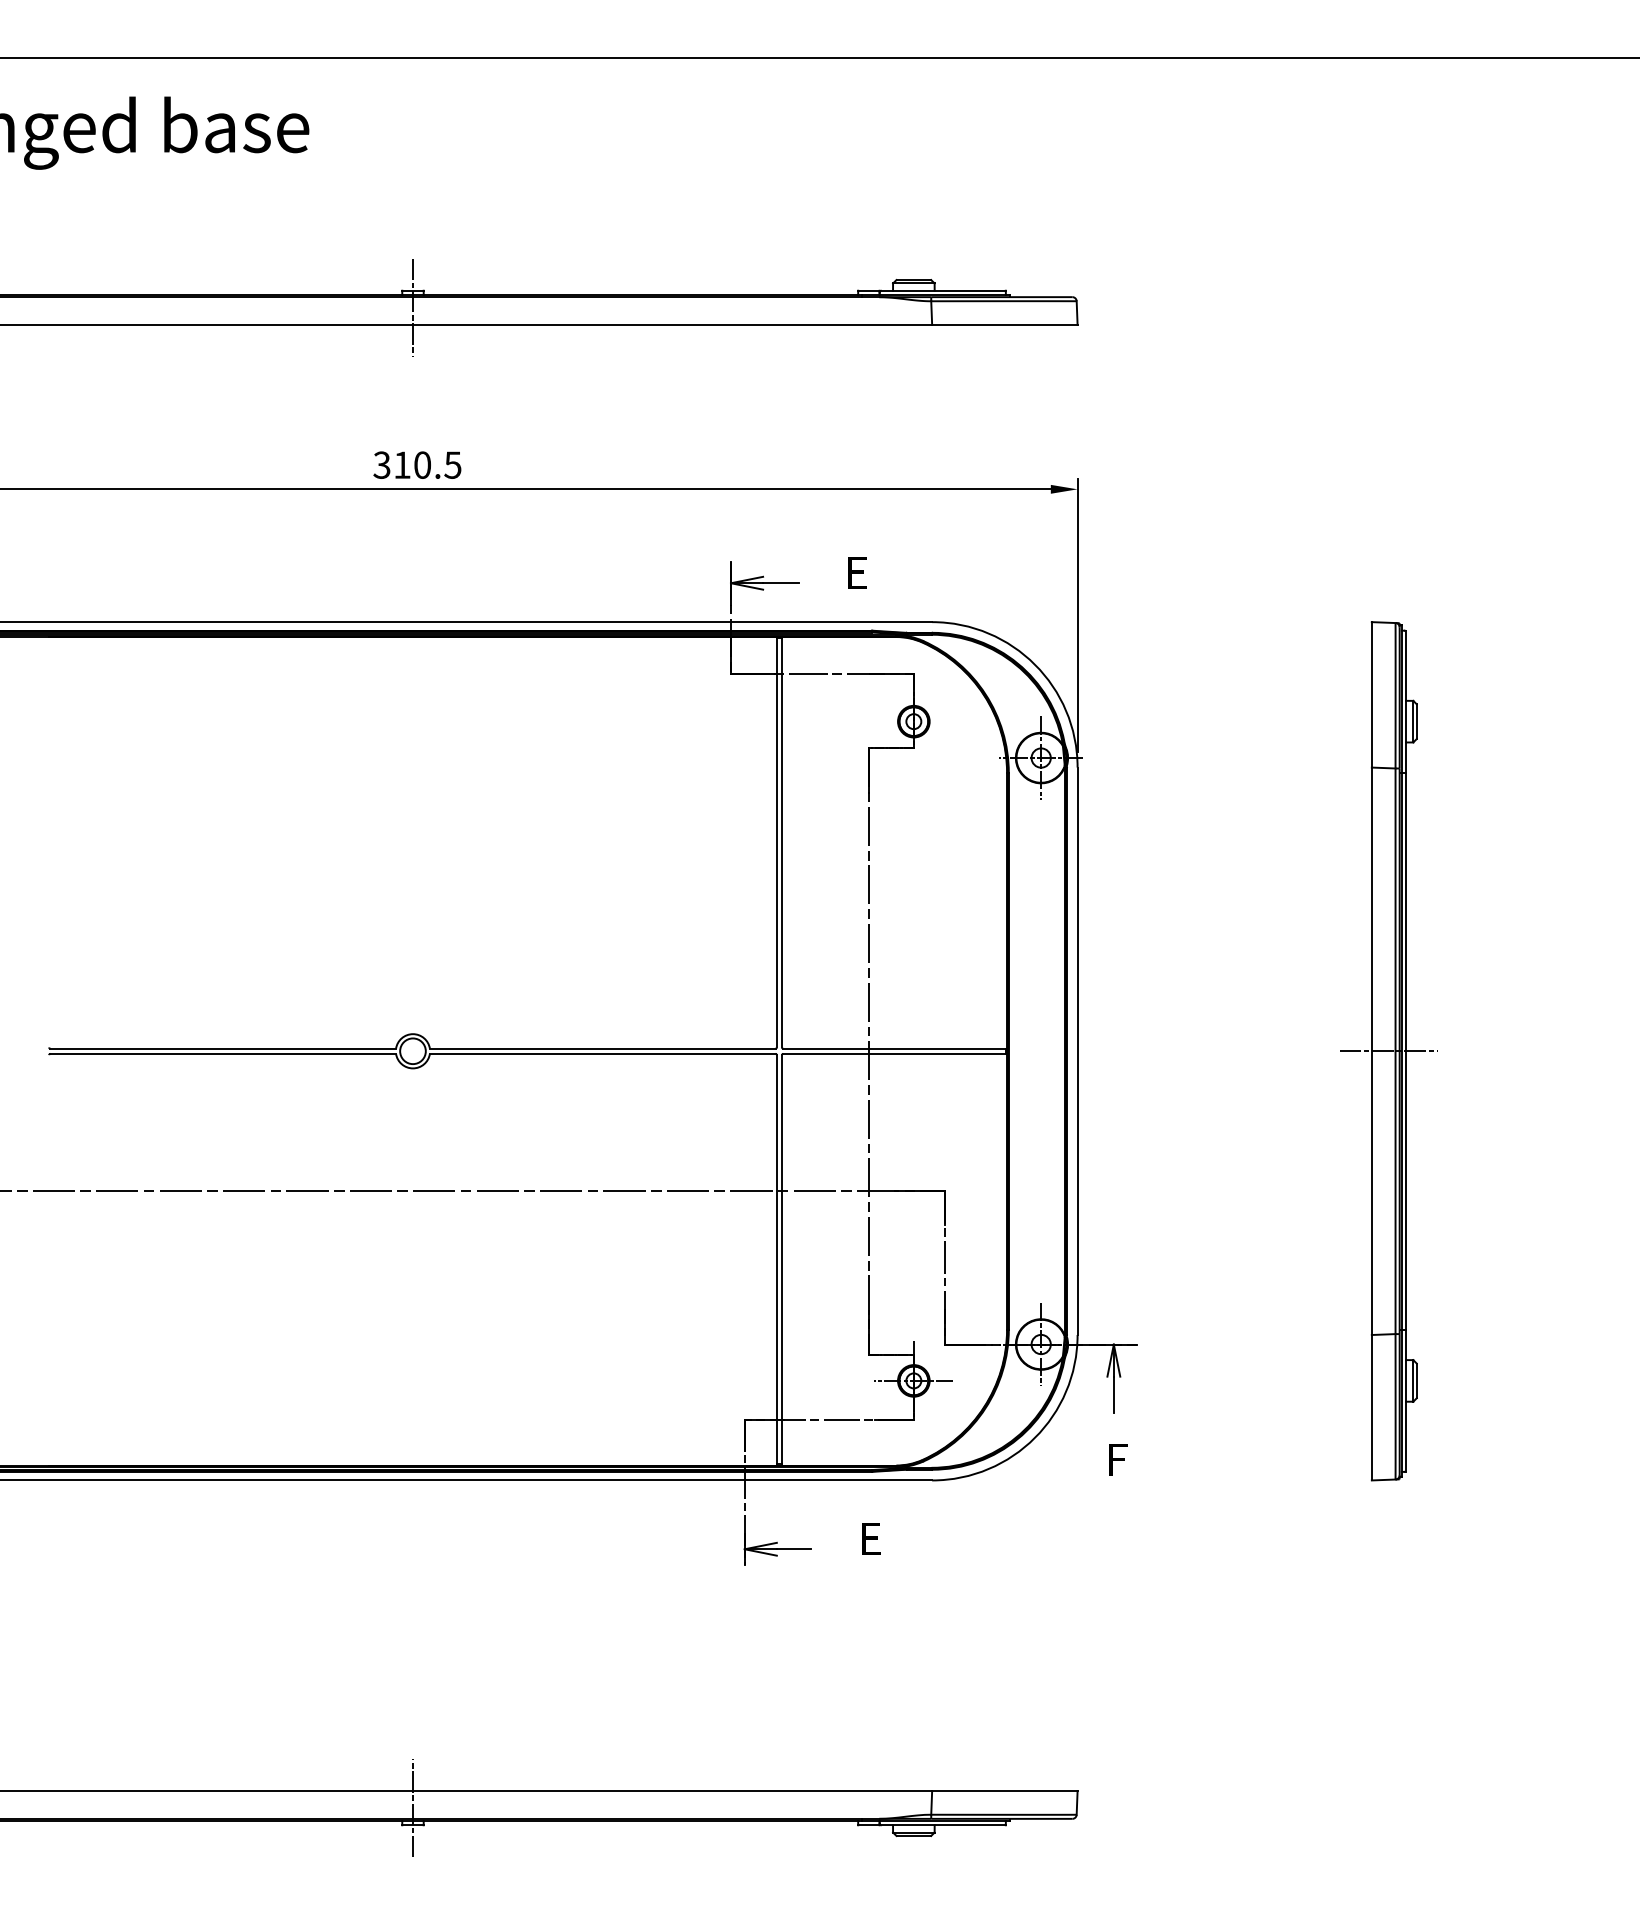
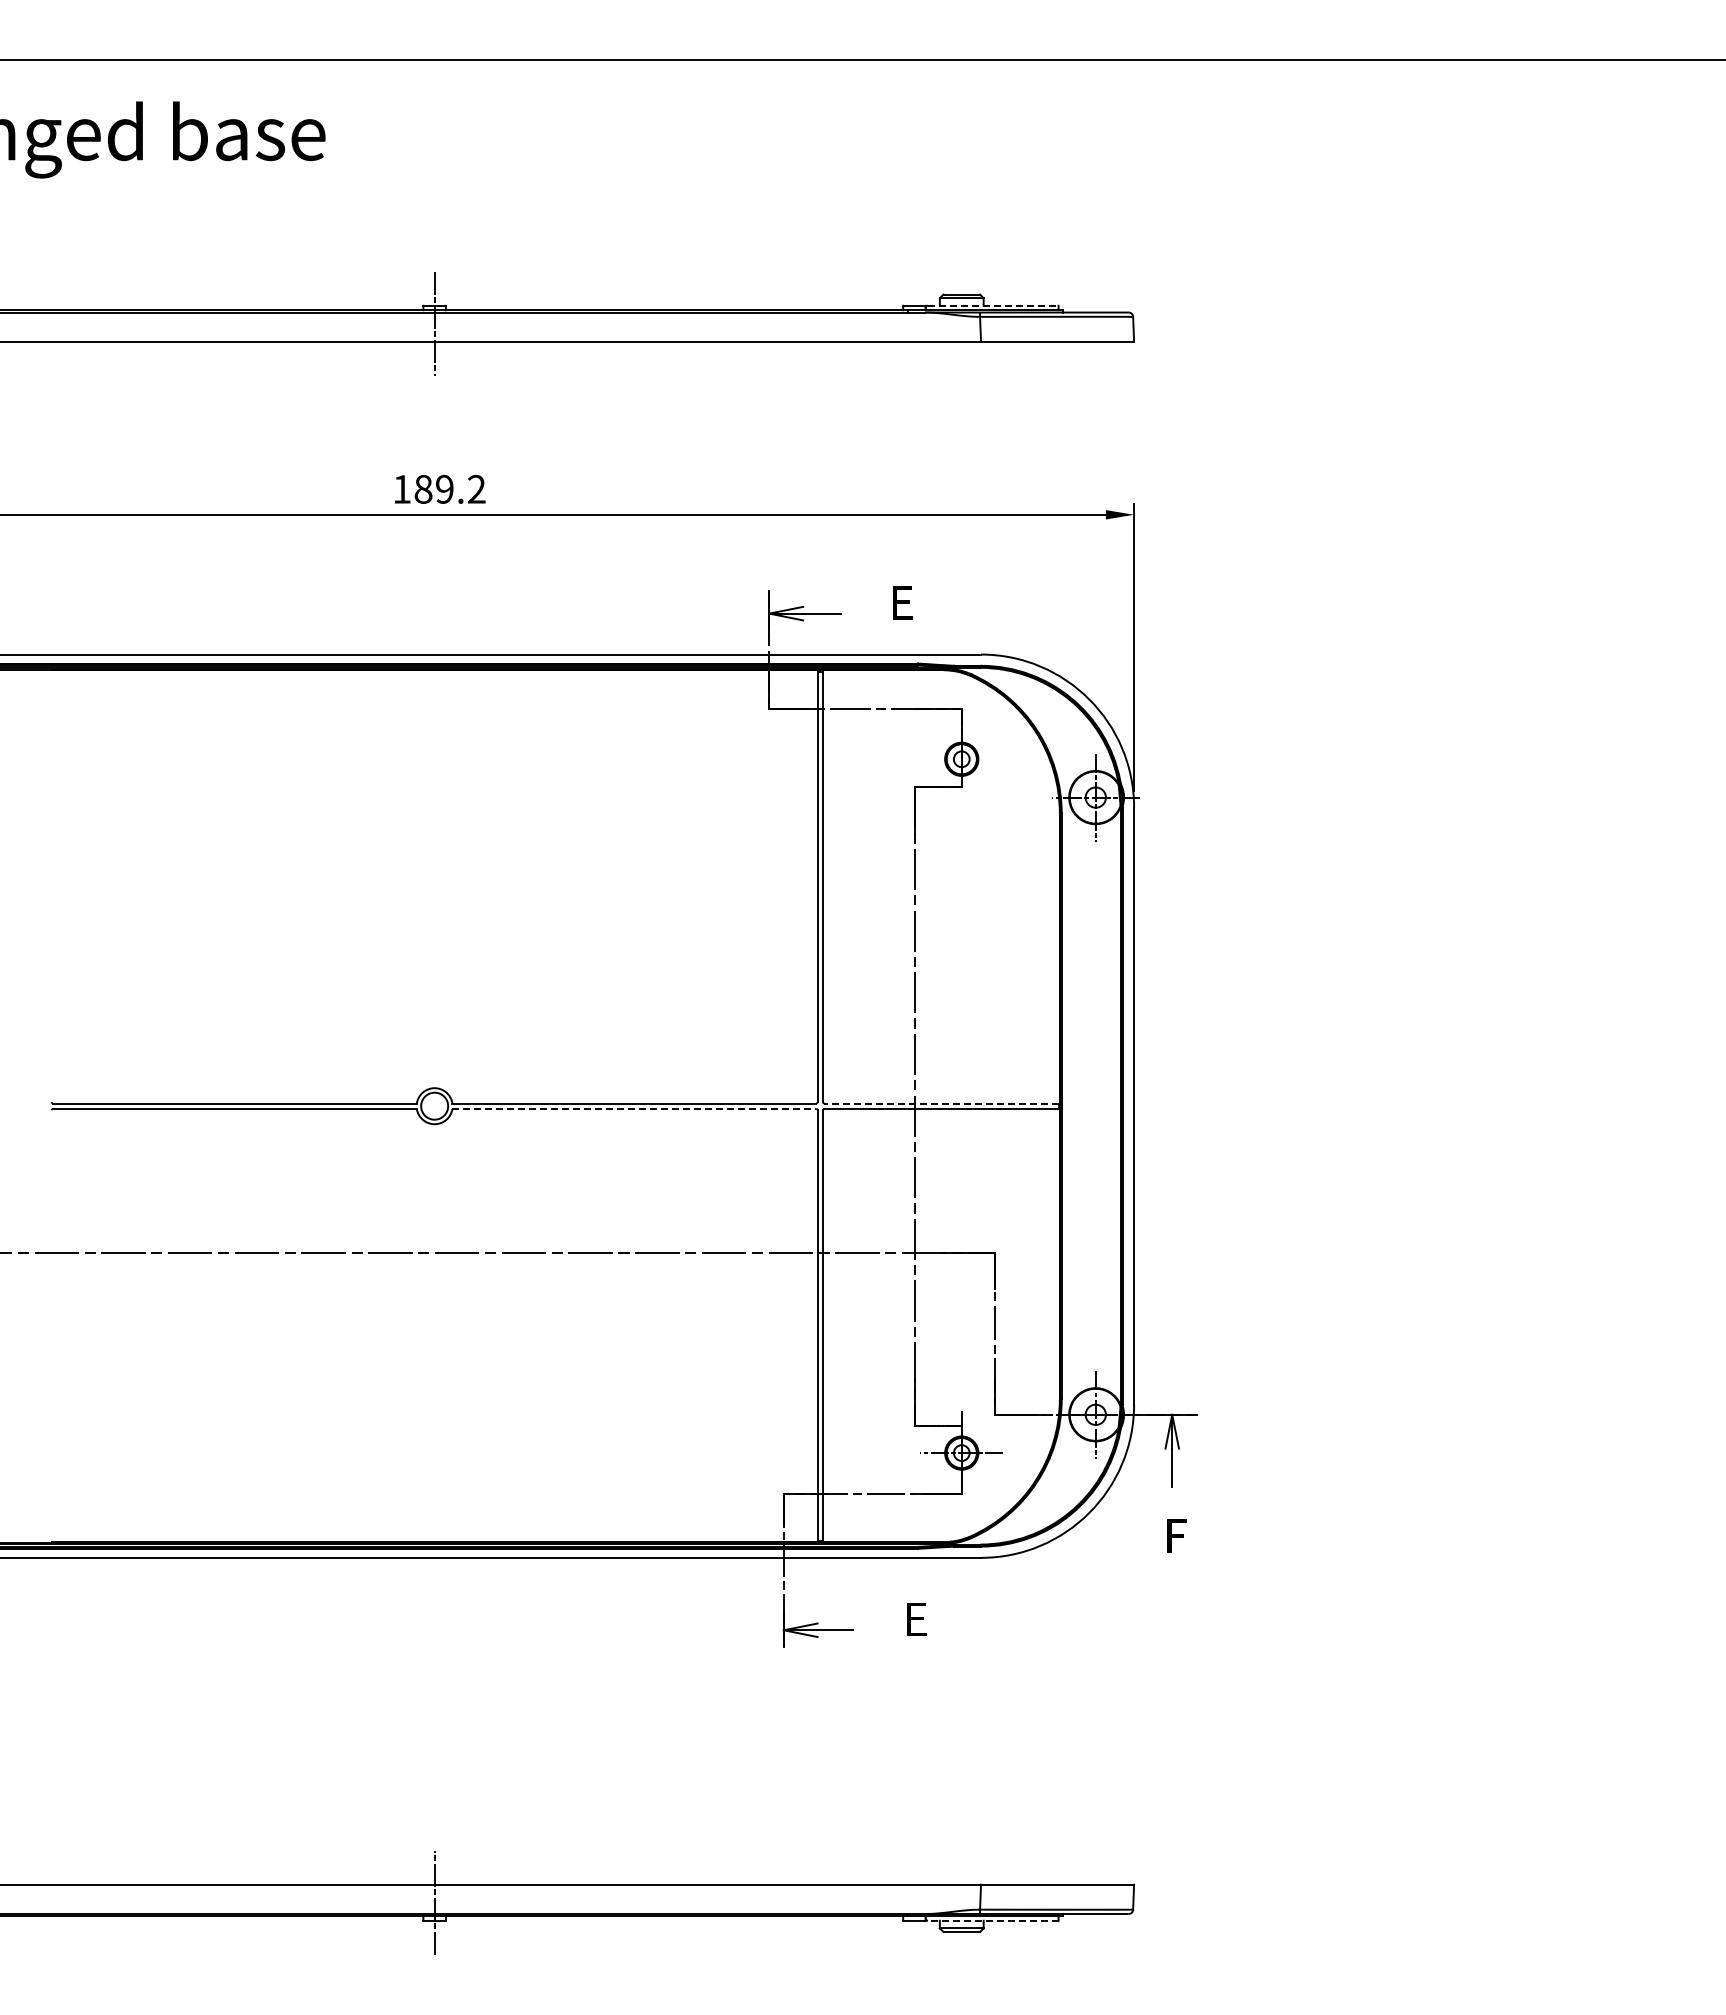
line: (944, 290) -> (993, 305), solid -> dashed
text: (417, 464) -> (439, 488), 310.5 -> 189.2
line: (893, 1048) -> (940, 1103), solid -> dashed
part: (1388, 1050) -> (1461, 1105), removed
line: (602, 1053) -> (634, 1108), solid -> dashed
line: (943, 1825) -> (992, 1920), solid -> dashed

